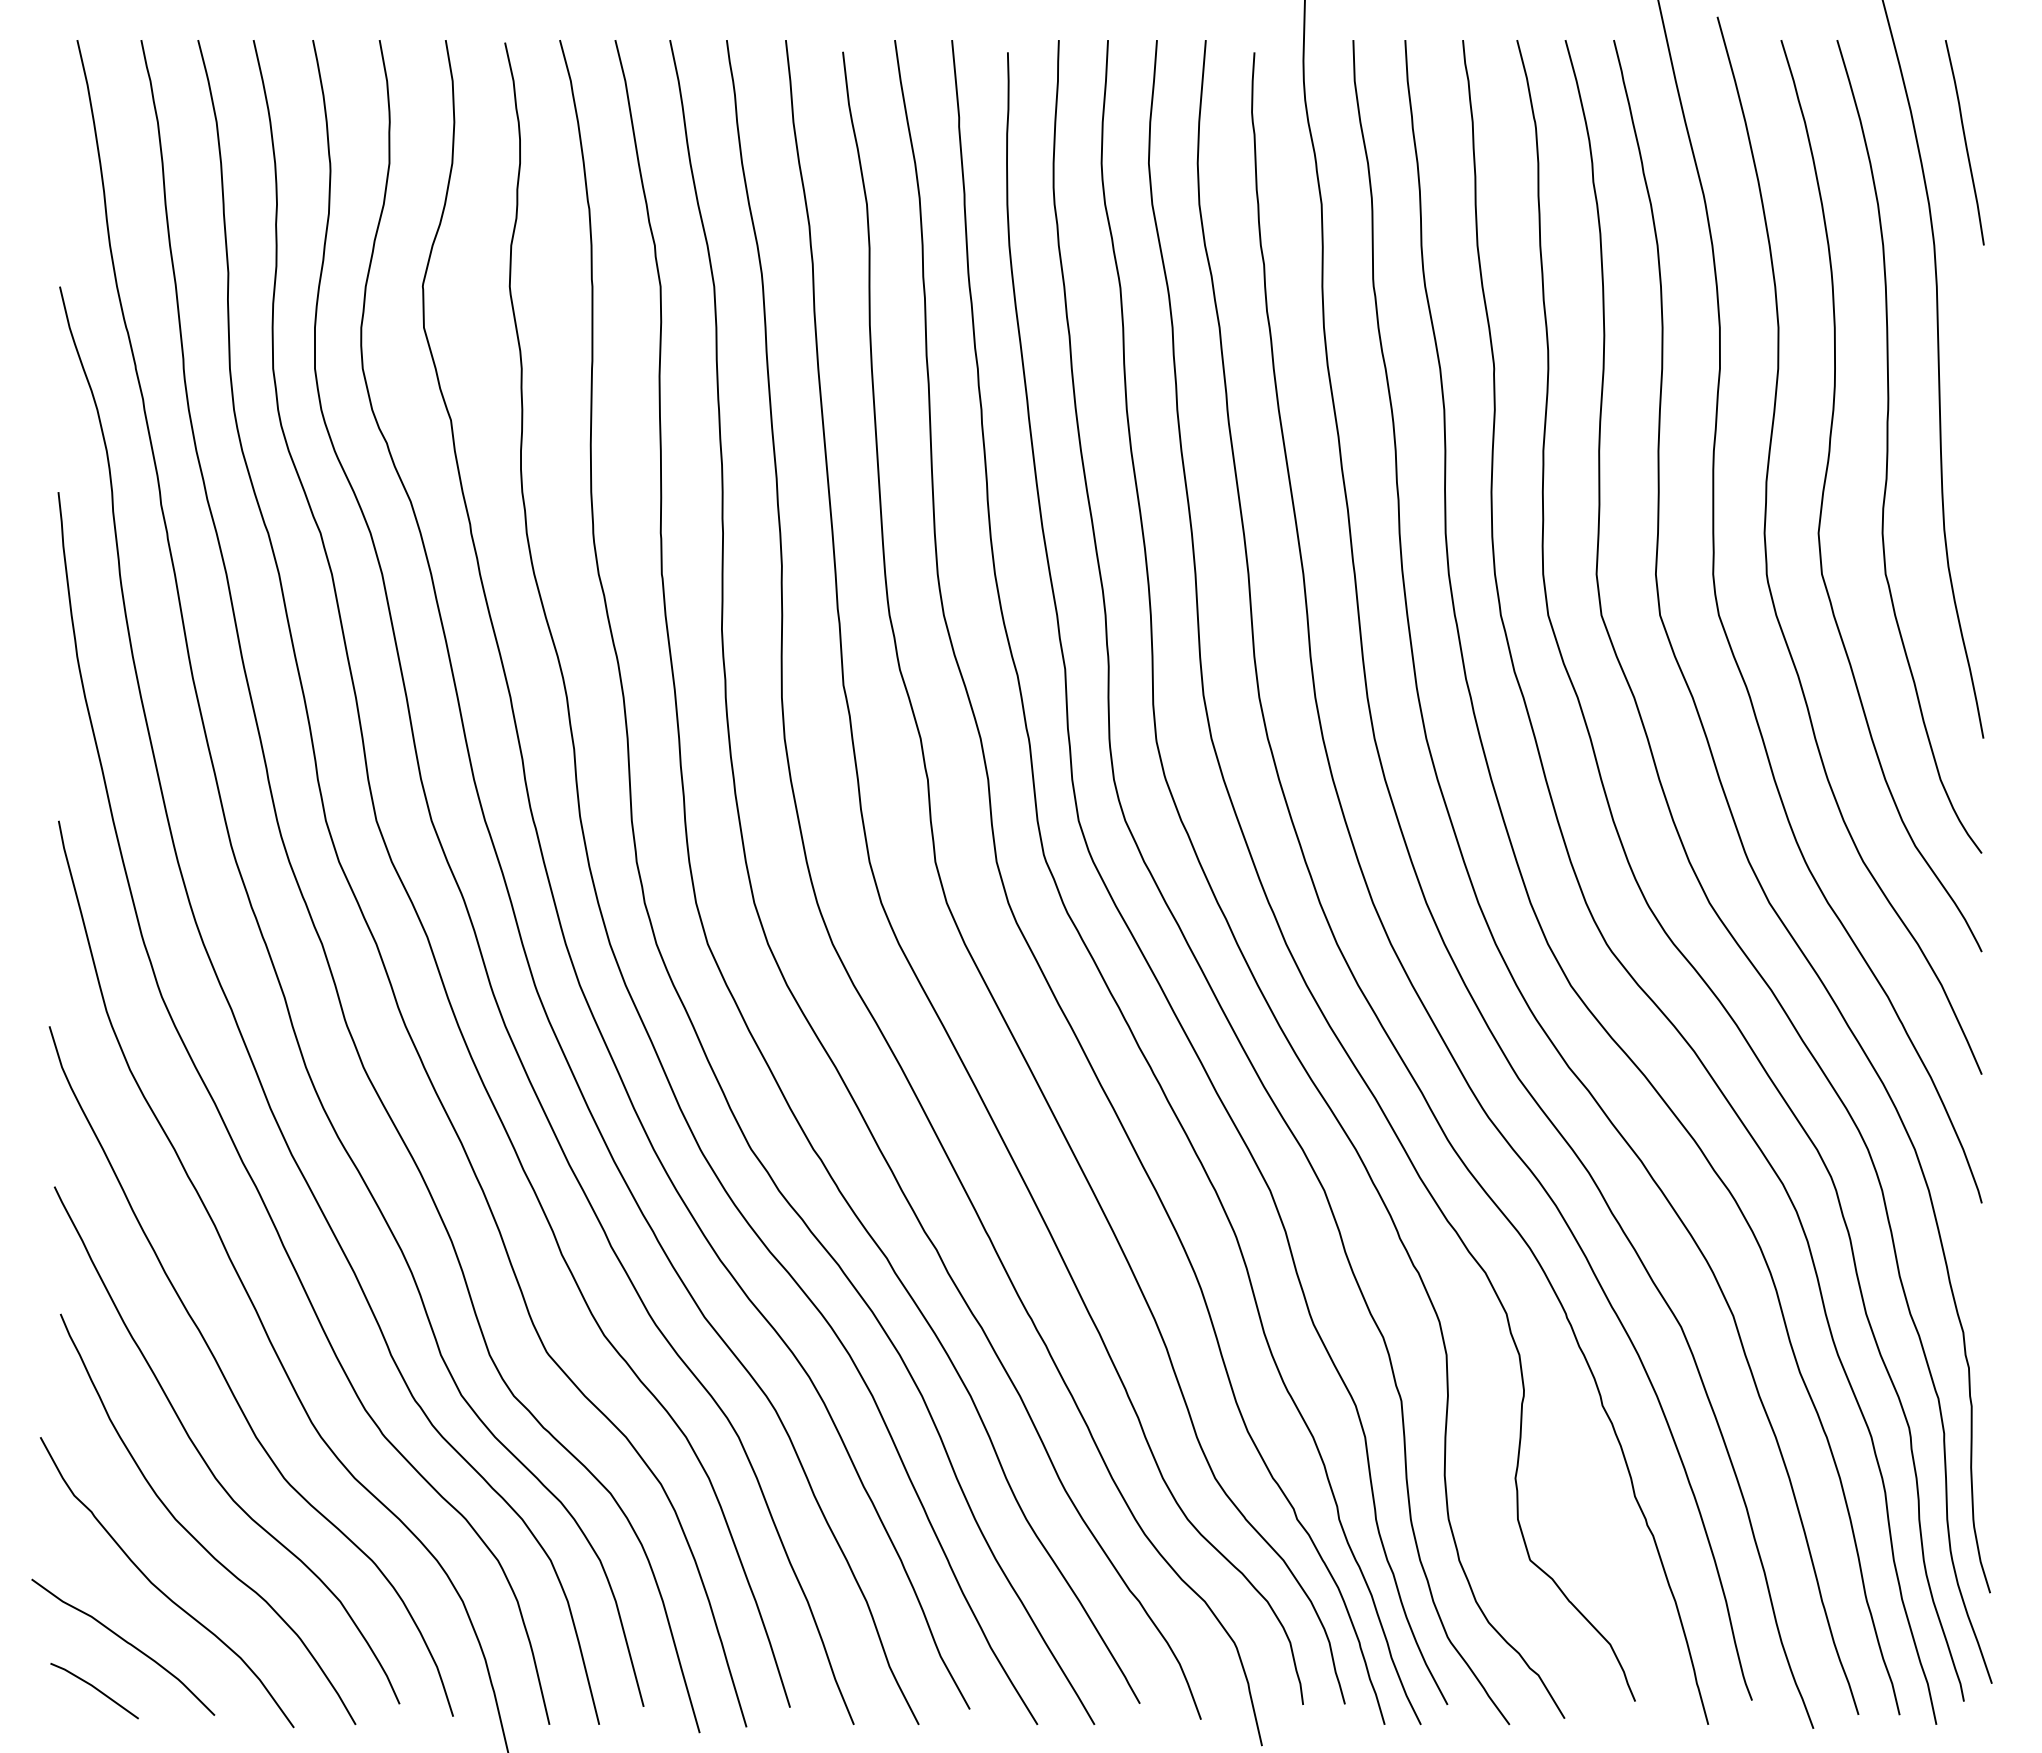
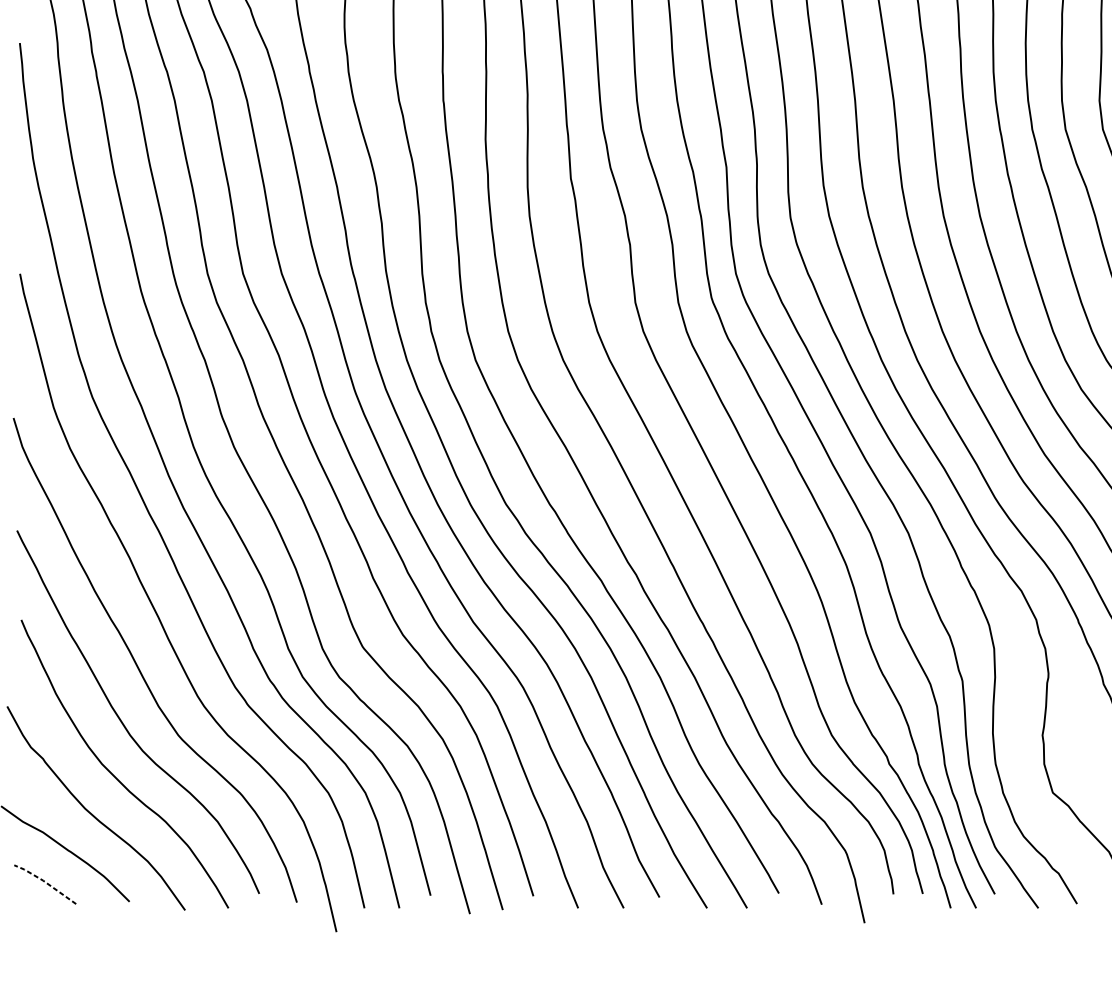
line: (94, 1687) -> (45, 882), solid -> dashed

